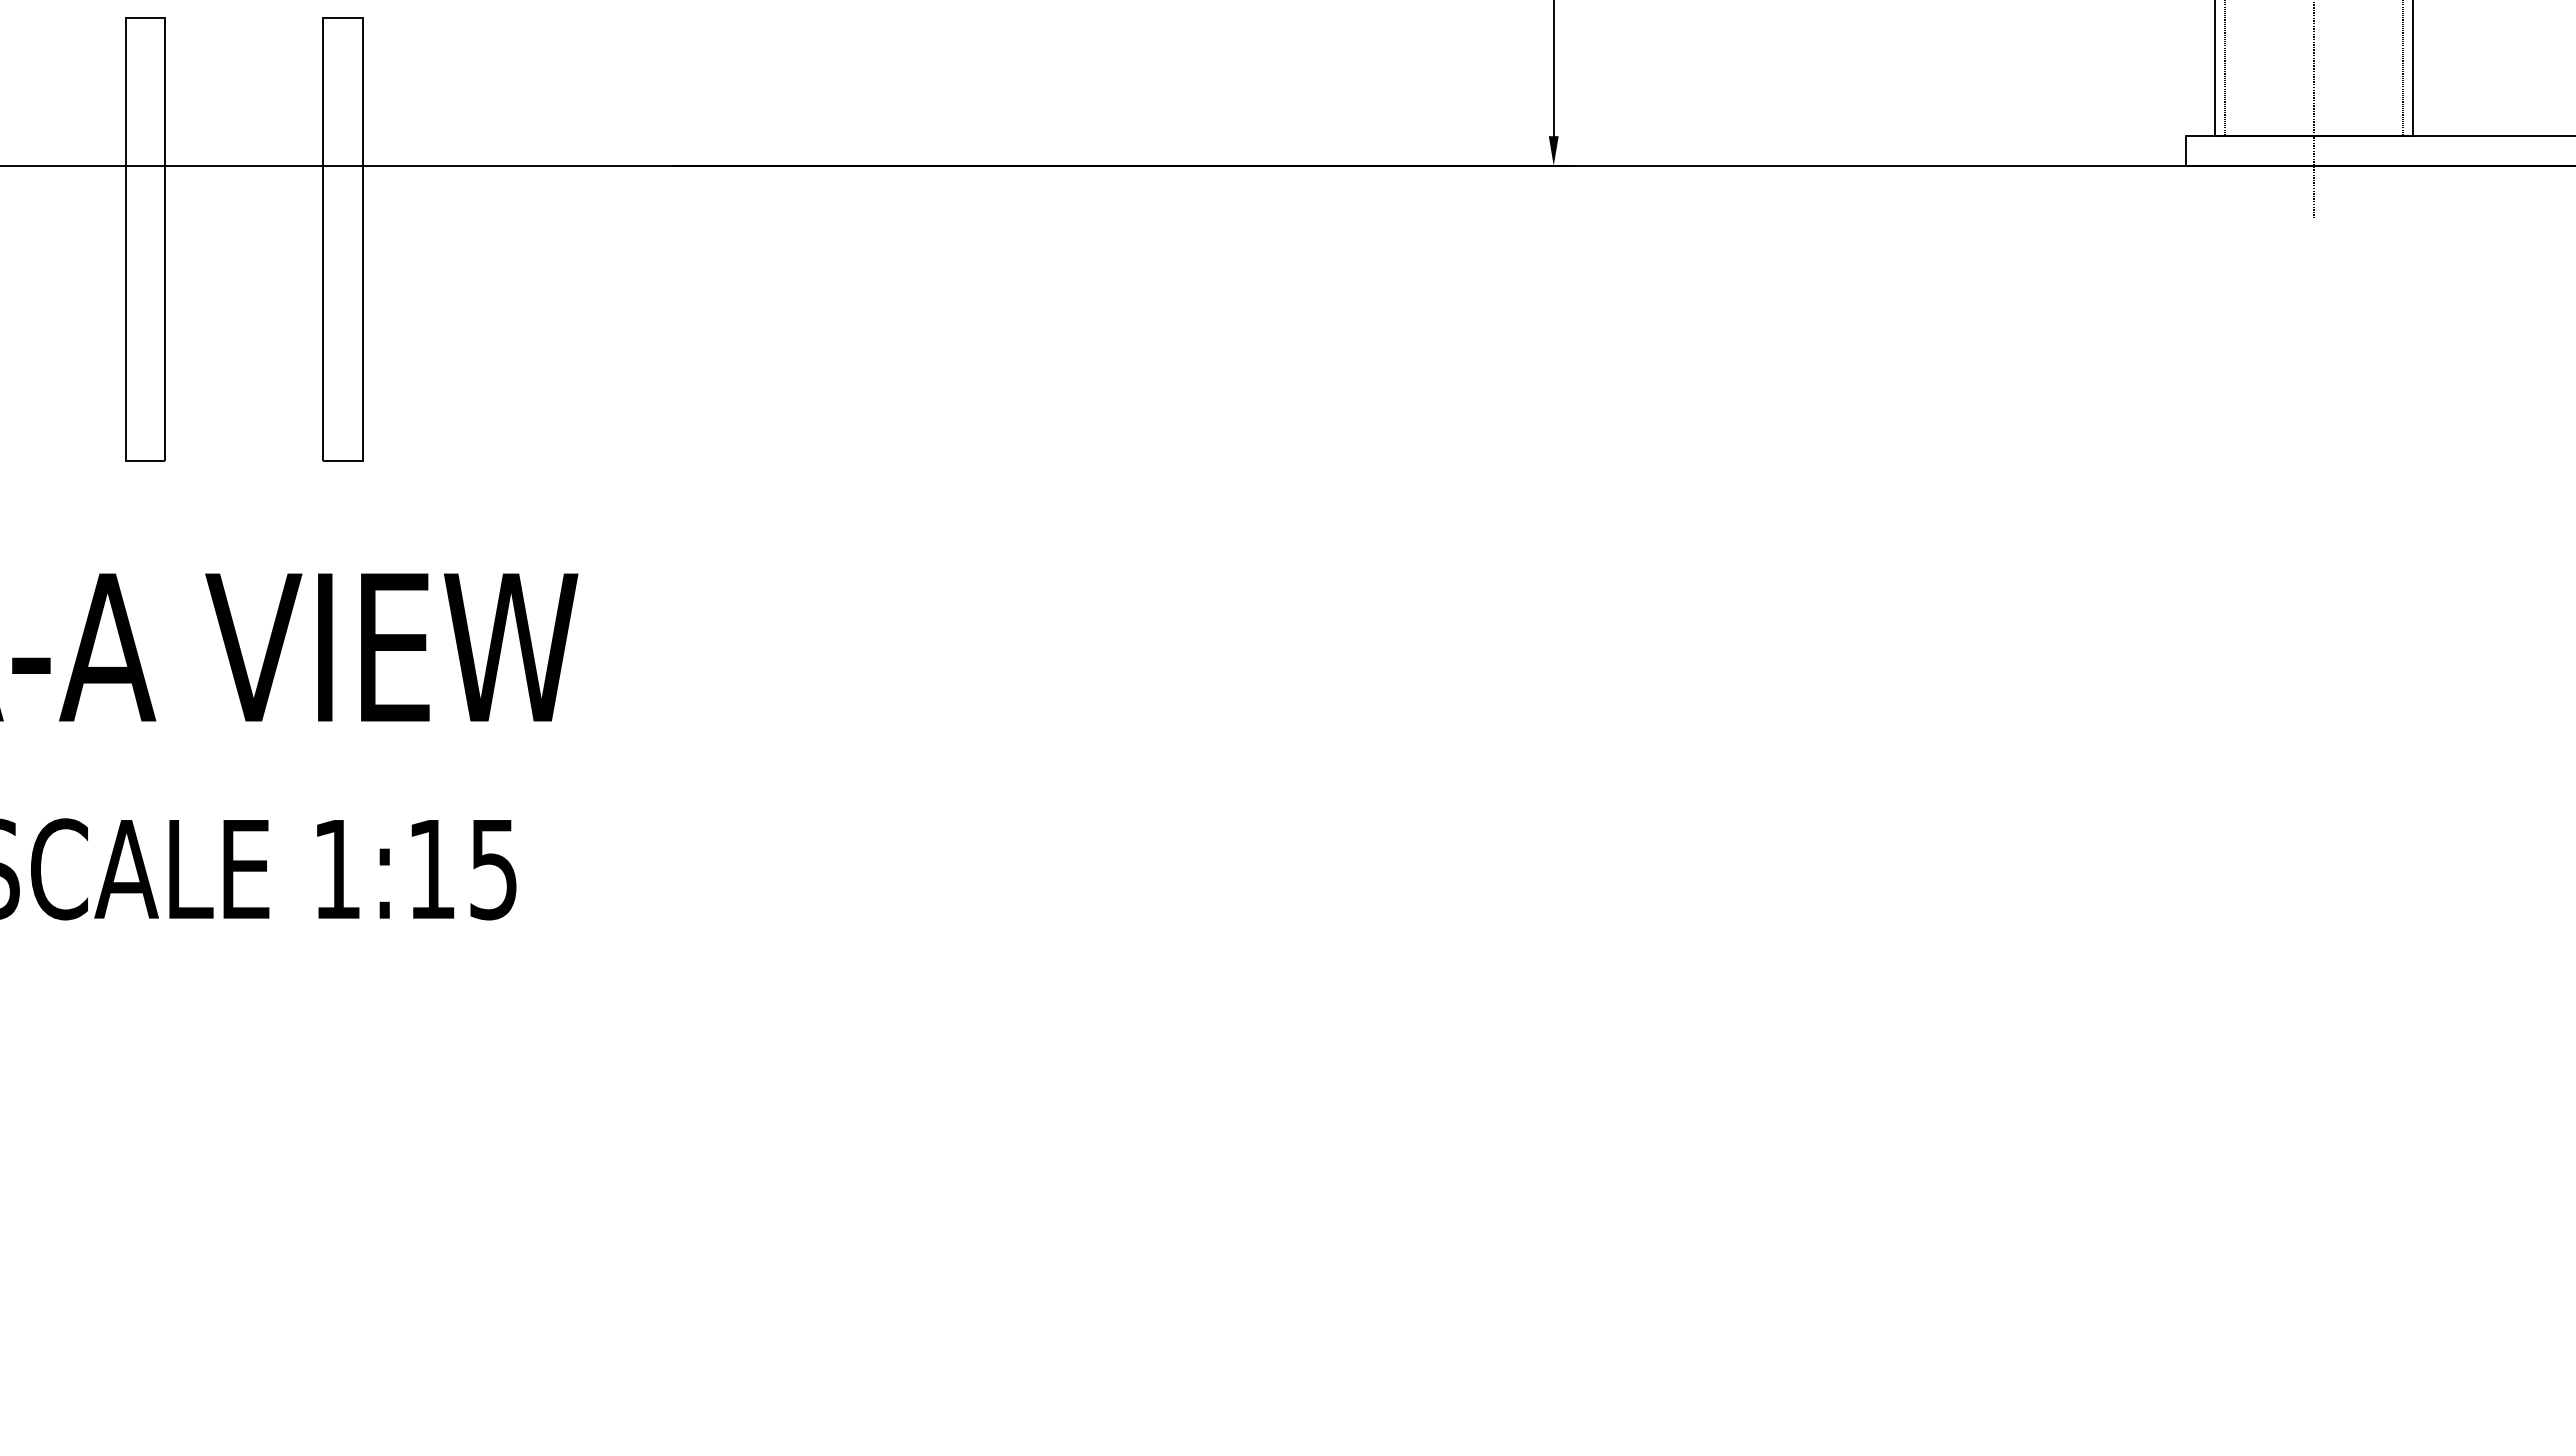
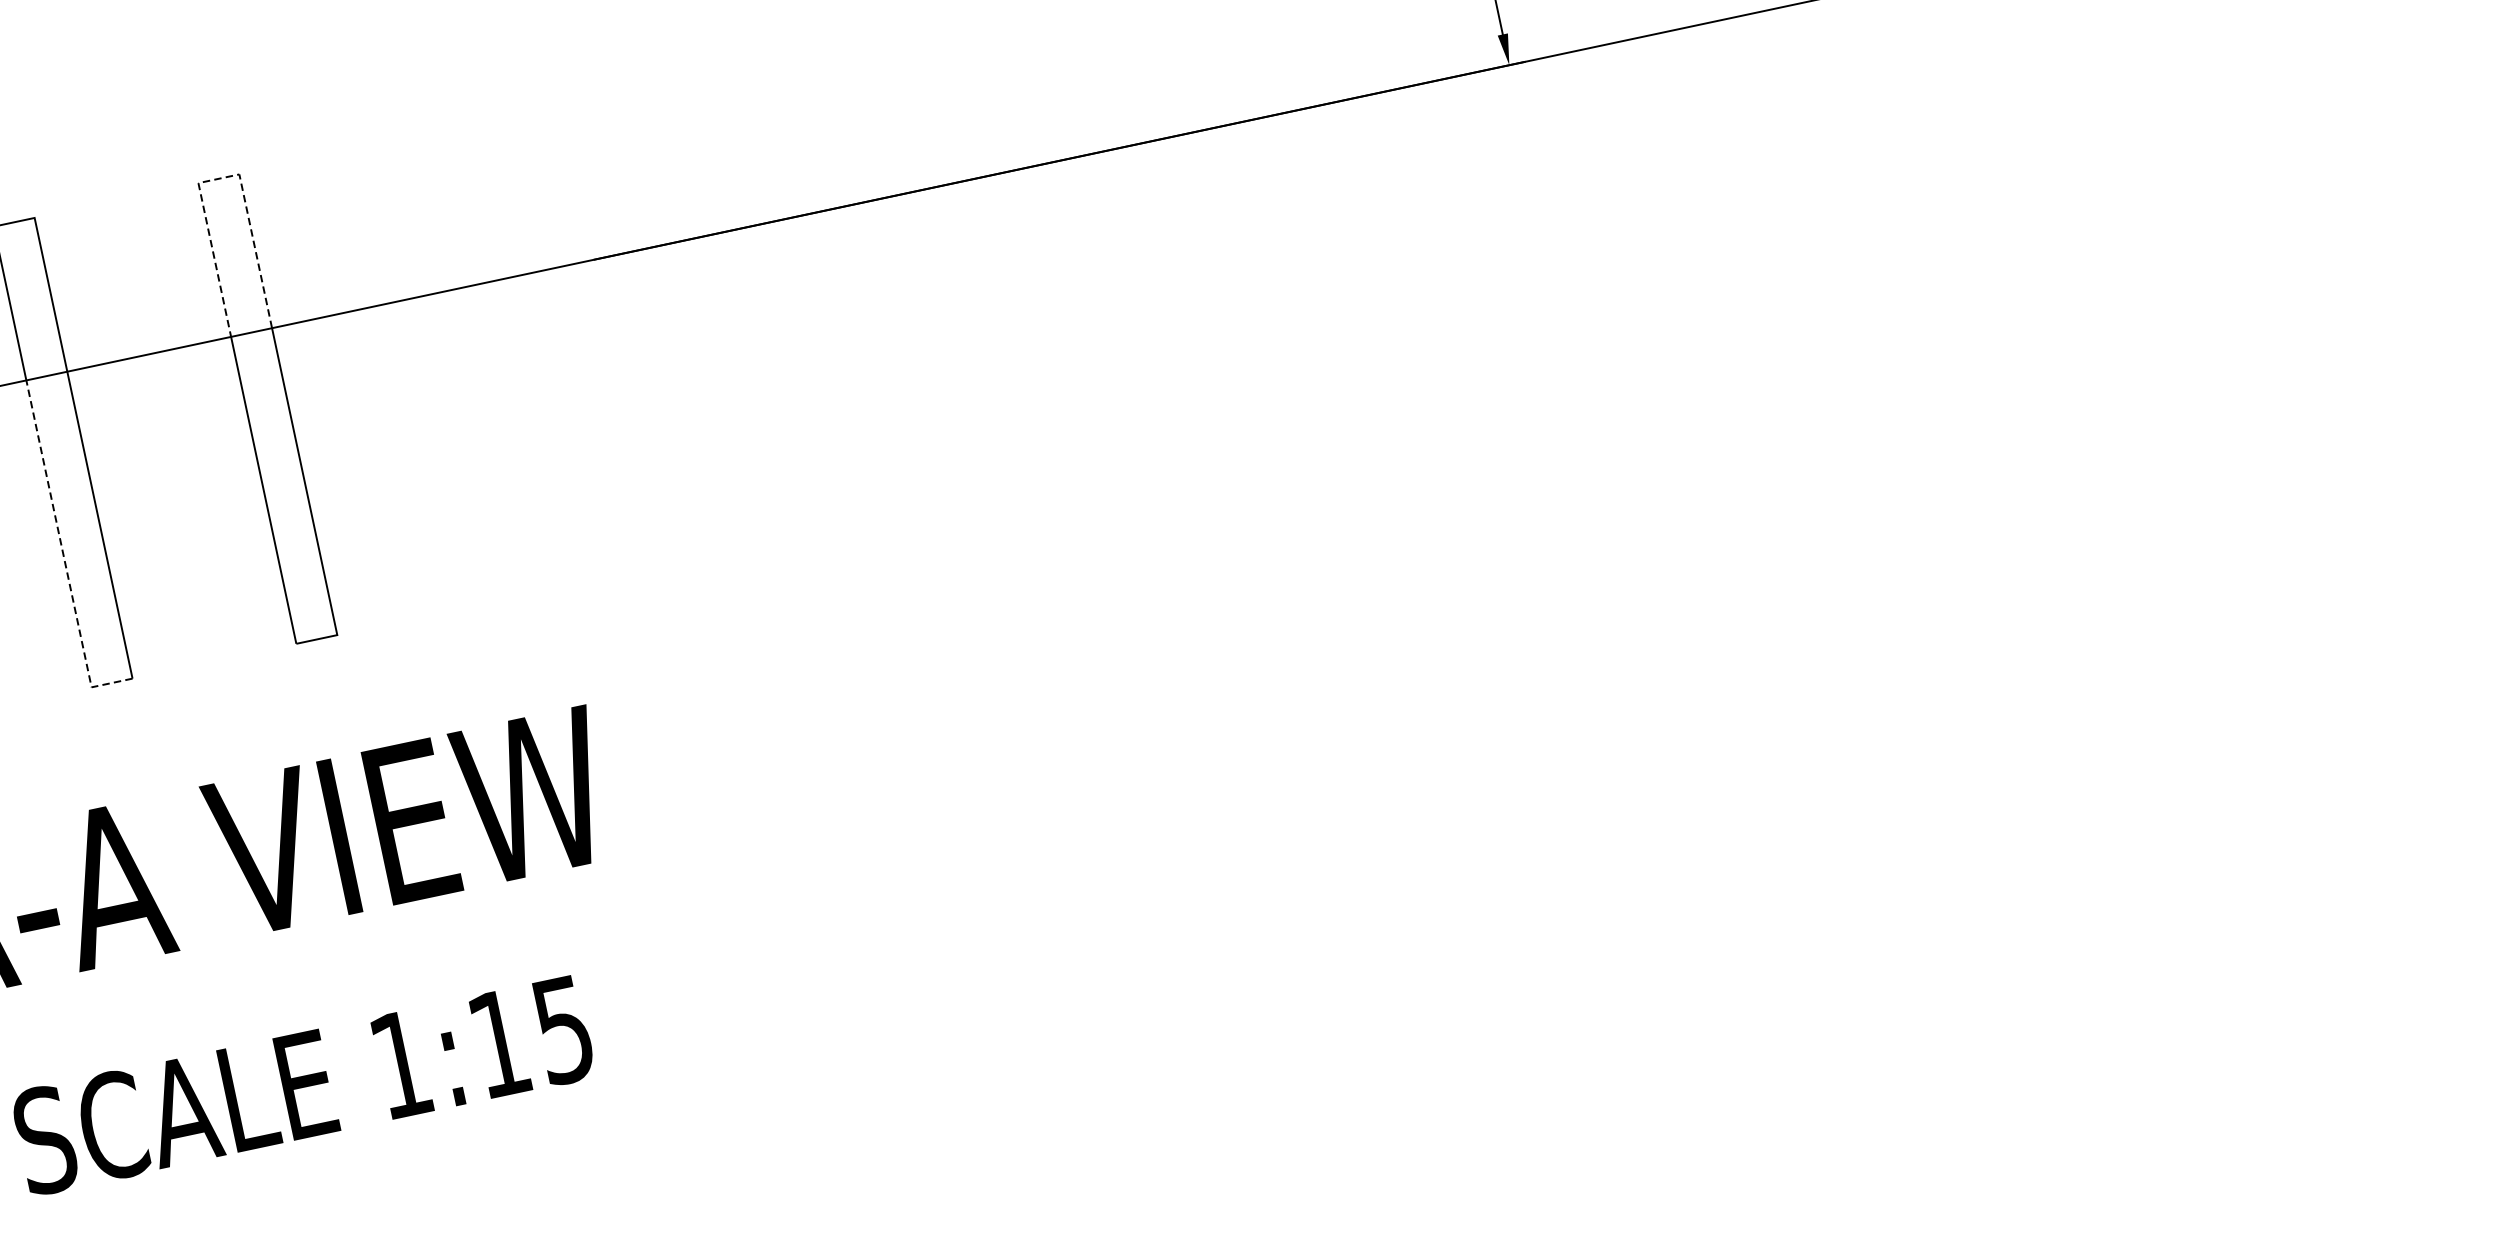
line: (342, 17) -> (218, 178), solid -> dashed
line: (126, 333) -> (63, 554), solid -> dashed

